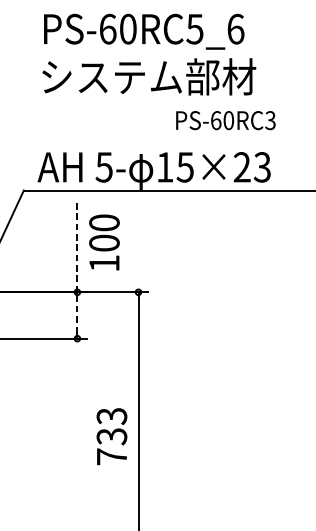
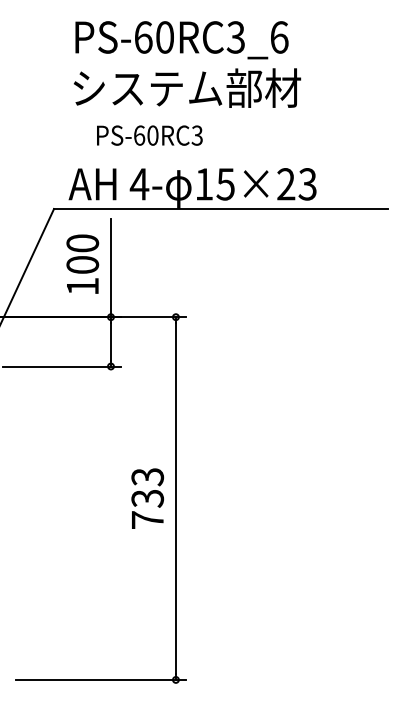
text: (194, 29) -> (235, 37), PS-60RC5_6 -> PS-60RC3_6
text: (225, 120) -> (149, 135), moved
text: (104, 167) -> (139, 184), 5- -> 4-
text: (104, 241) -> (82, 263), moved
line: (76, 245) -> (110, 267), dashed -> solid
line: (76, 315) -> (110, 341), dashed -> solid
text: (111, 436) -> (147, 498), moved

